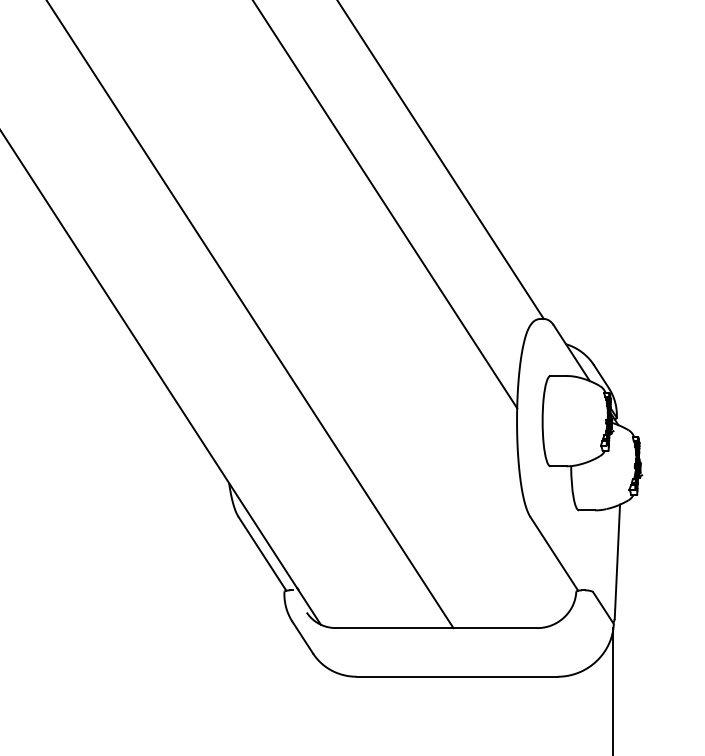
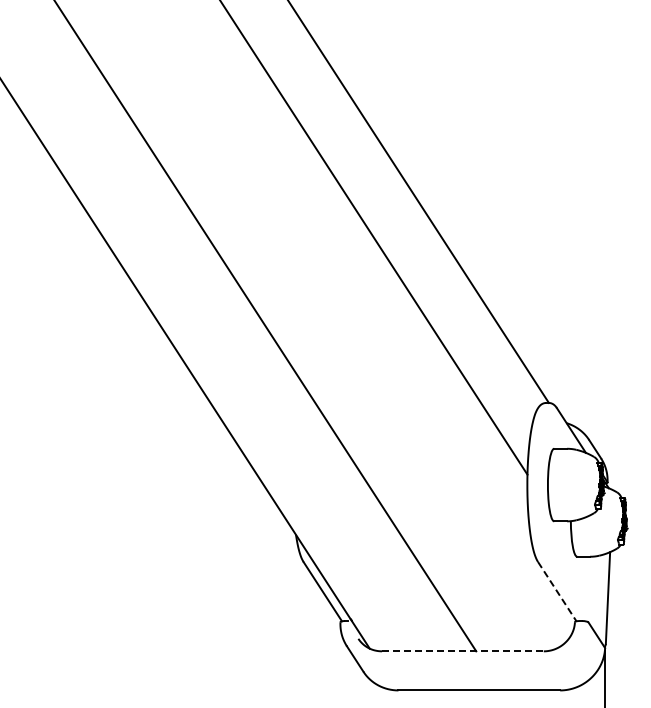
line: (554, 554) -> (557, 592), solid -> dashed
line: (436, 628) -> (462, 651), solid -> dashed

